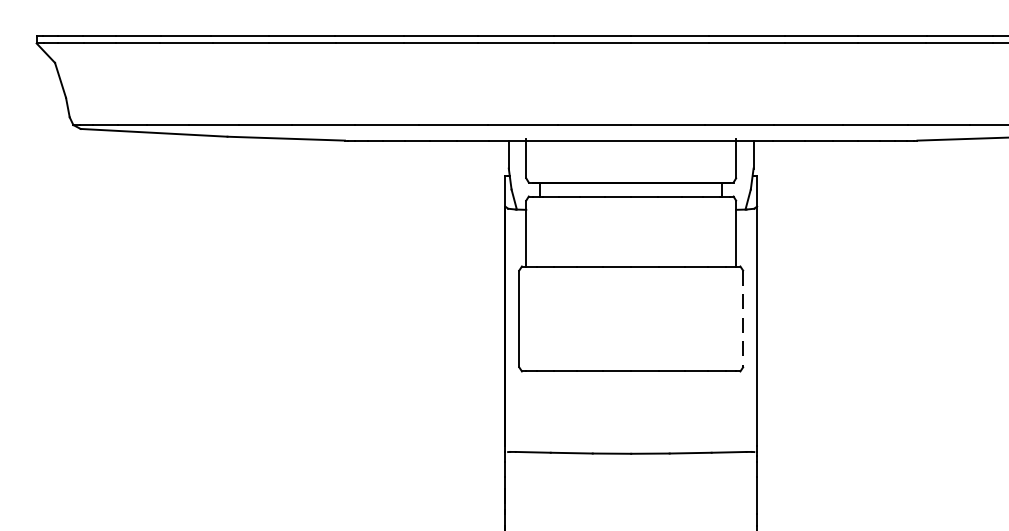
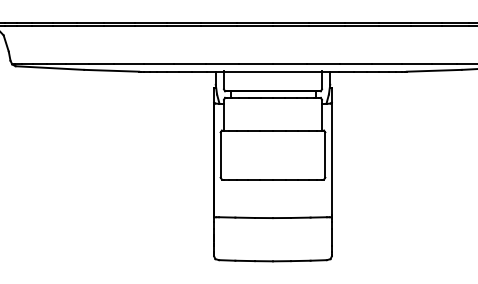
line: (743, 319) -> (325, 155), dashed -> solid

